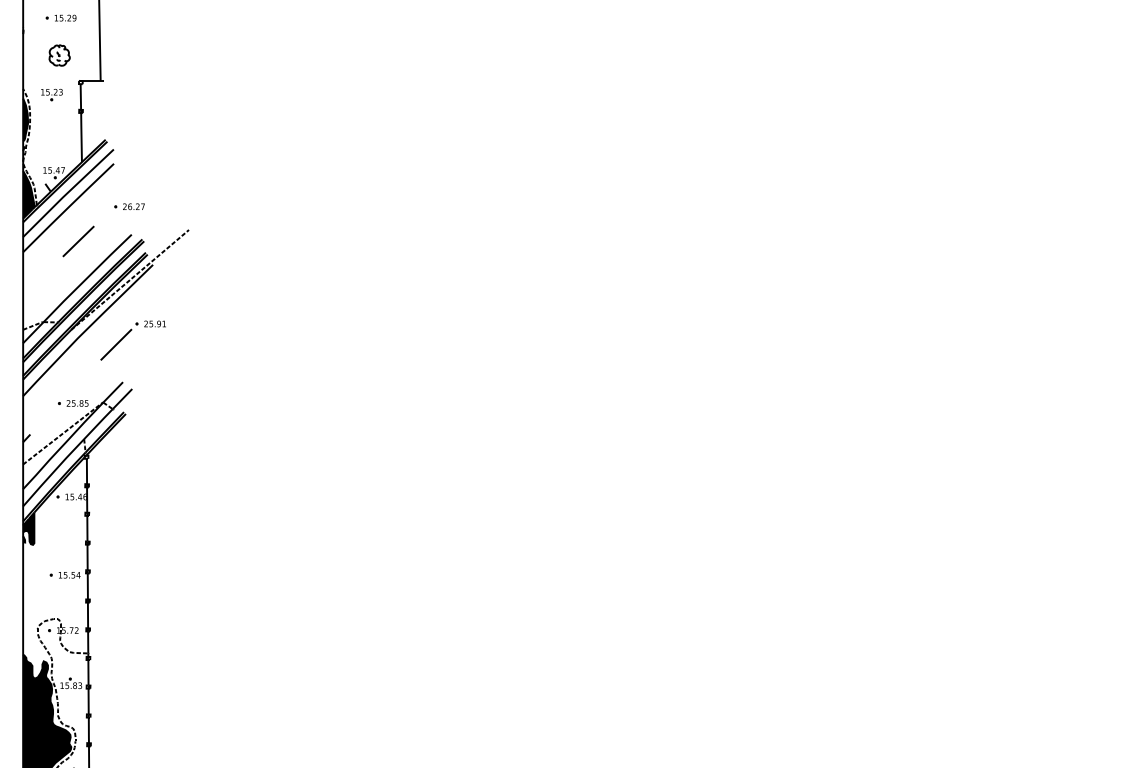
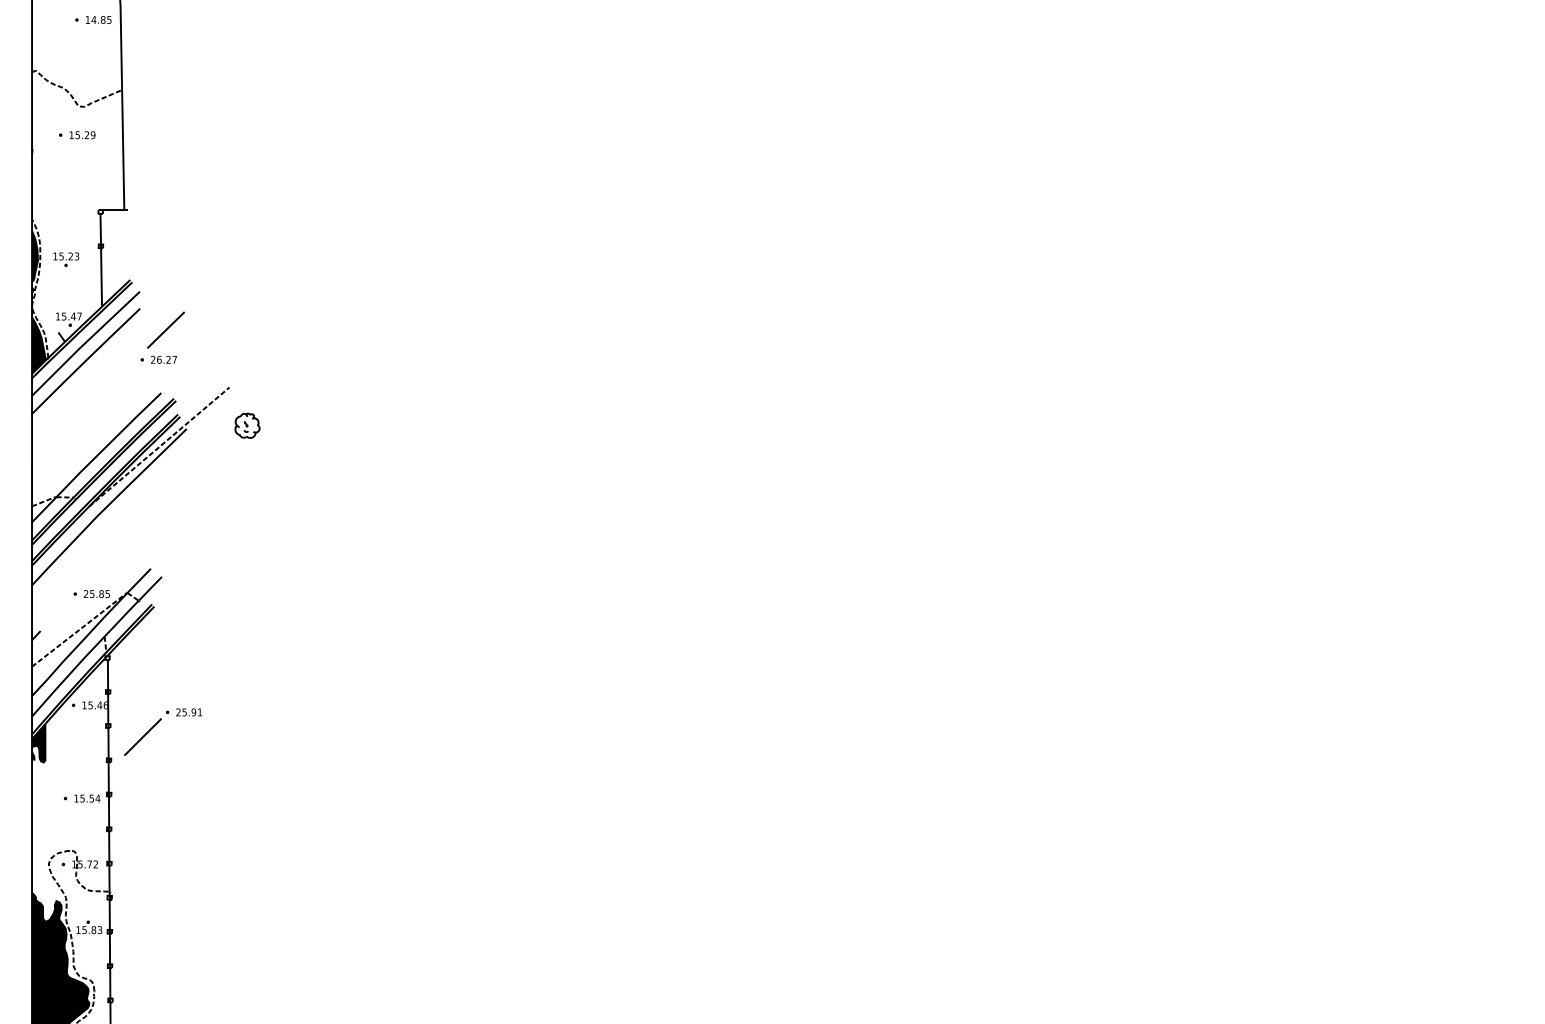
part: (59, 55) -> (247, 425), moved
part: (52, 94) -> (66, 259), moved
line: (78, 240) -> (166, 329), moved
part: (128, 334) -> (157, 724), moved

